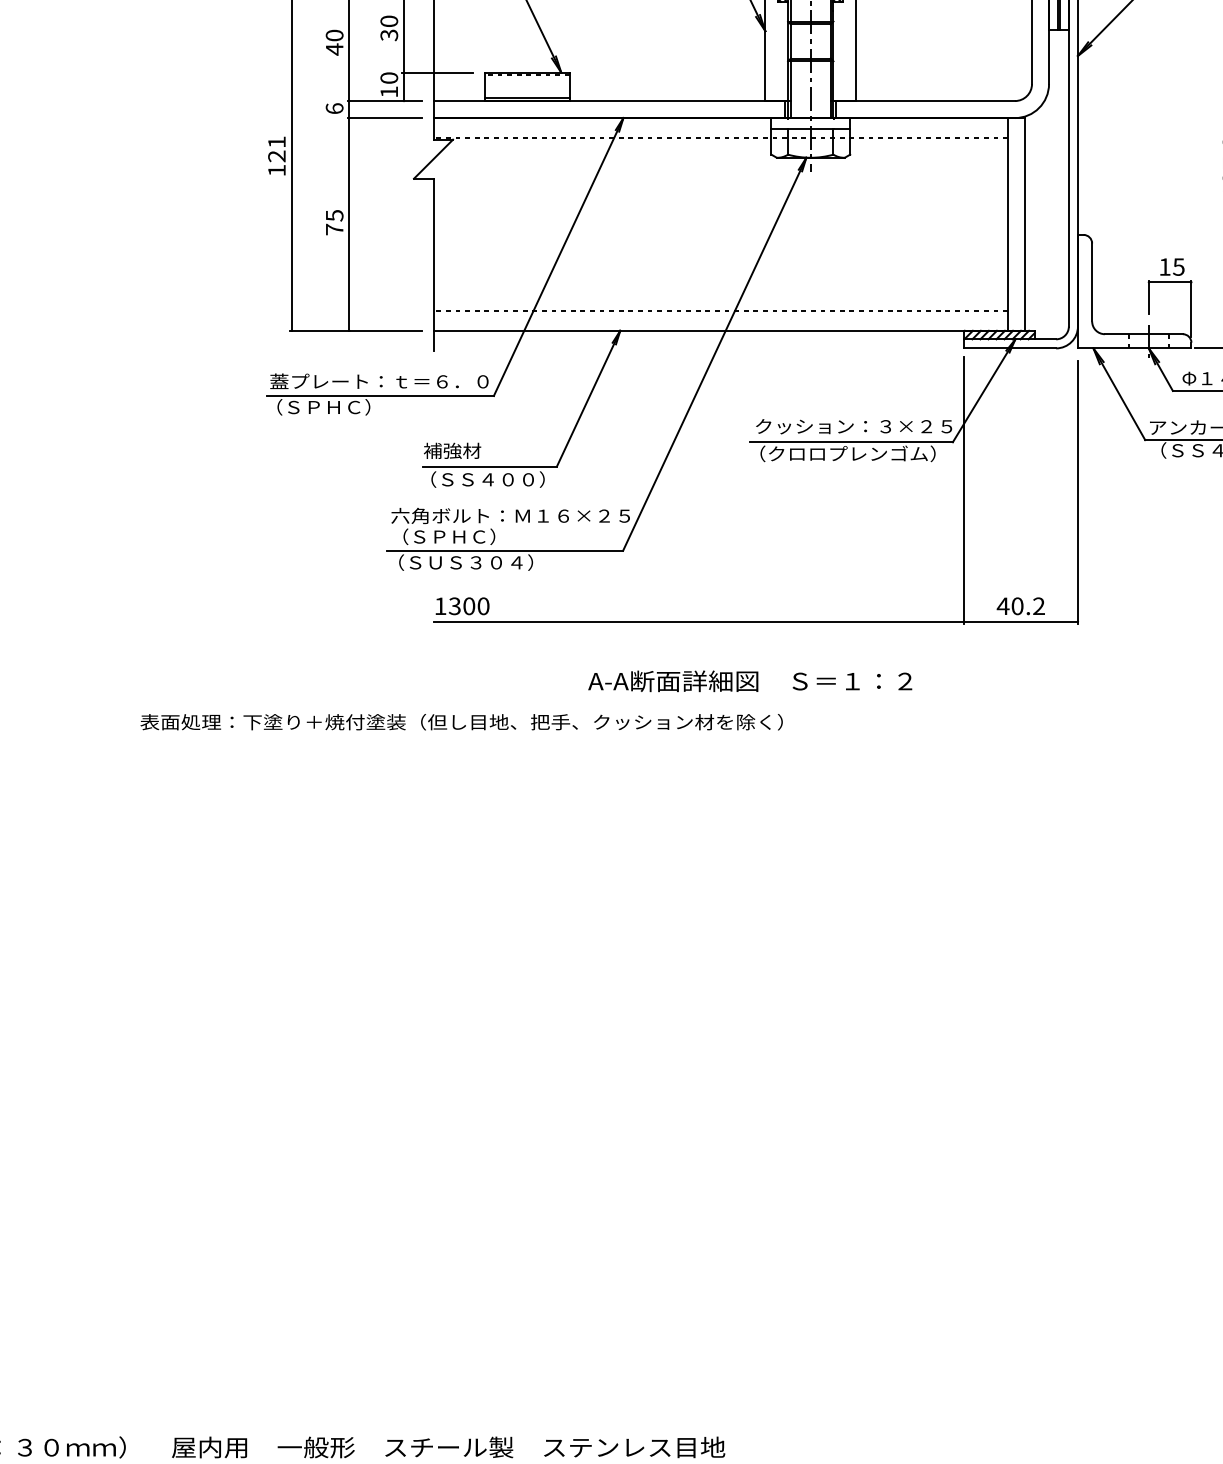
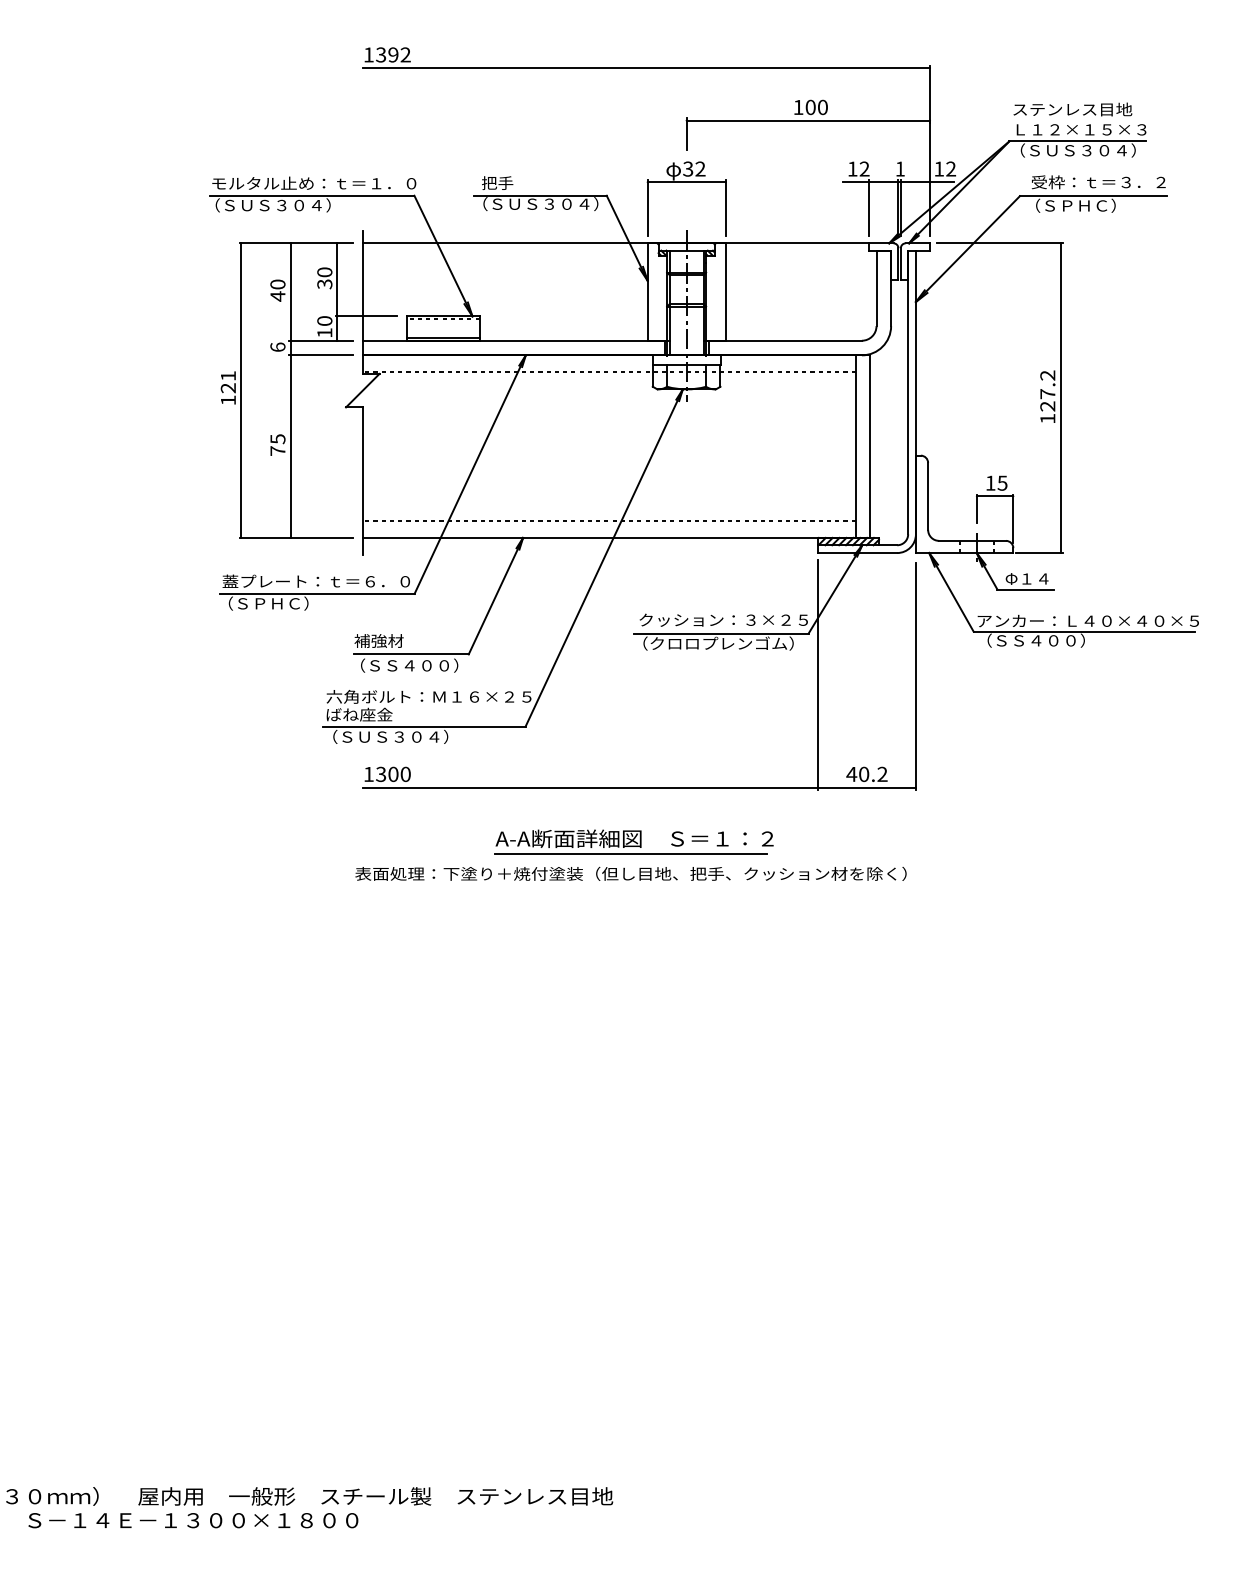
text: (442, 536) -> (370, 714), （ＳＰＨＣ） -> ばね座金
line: (745, 699) -> (630, 854), added
text: (461, 721) -> (630, 873), moved

